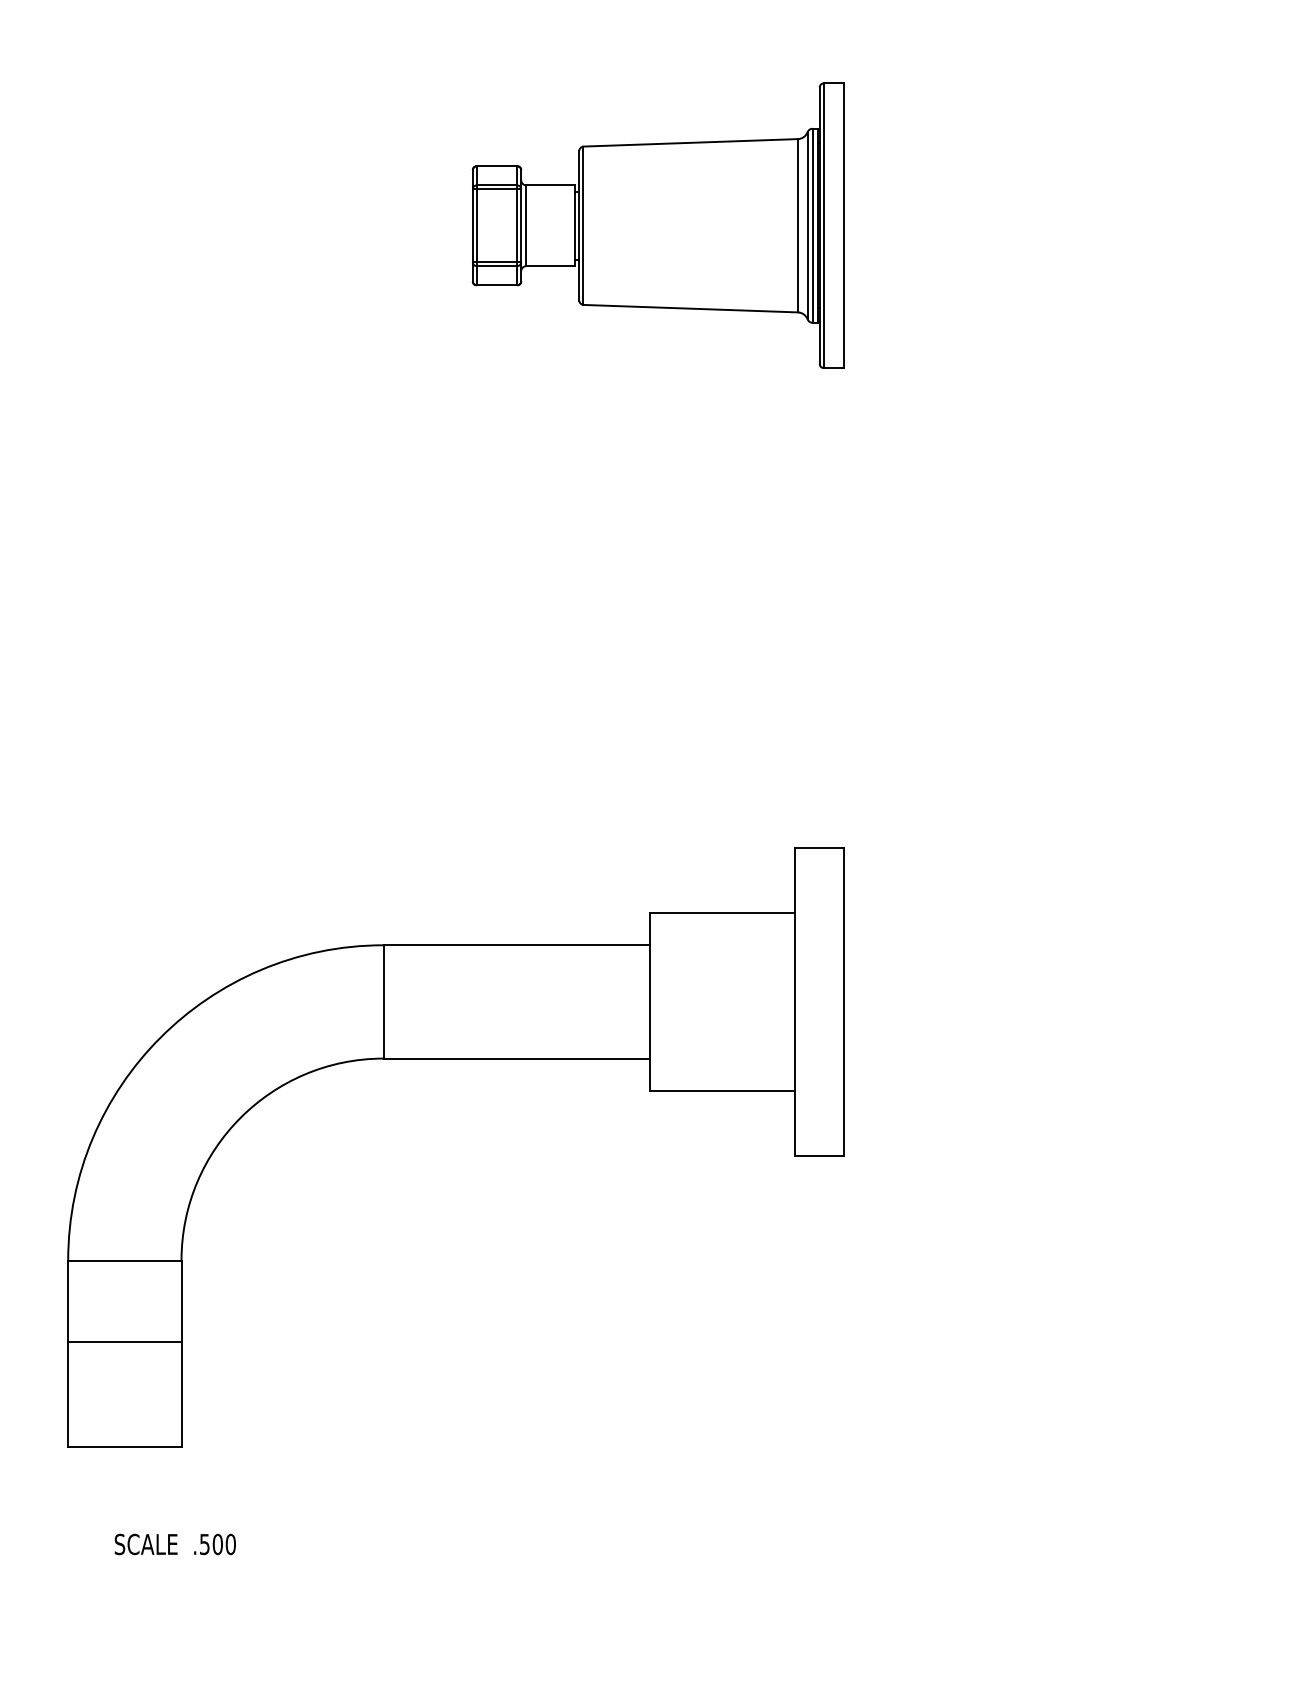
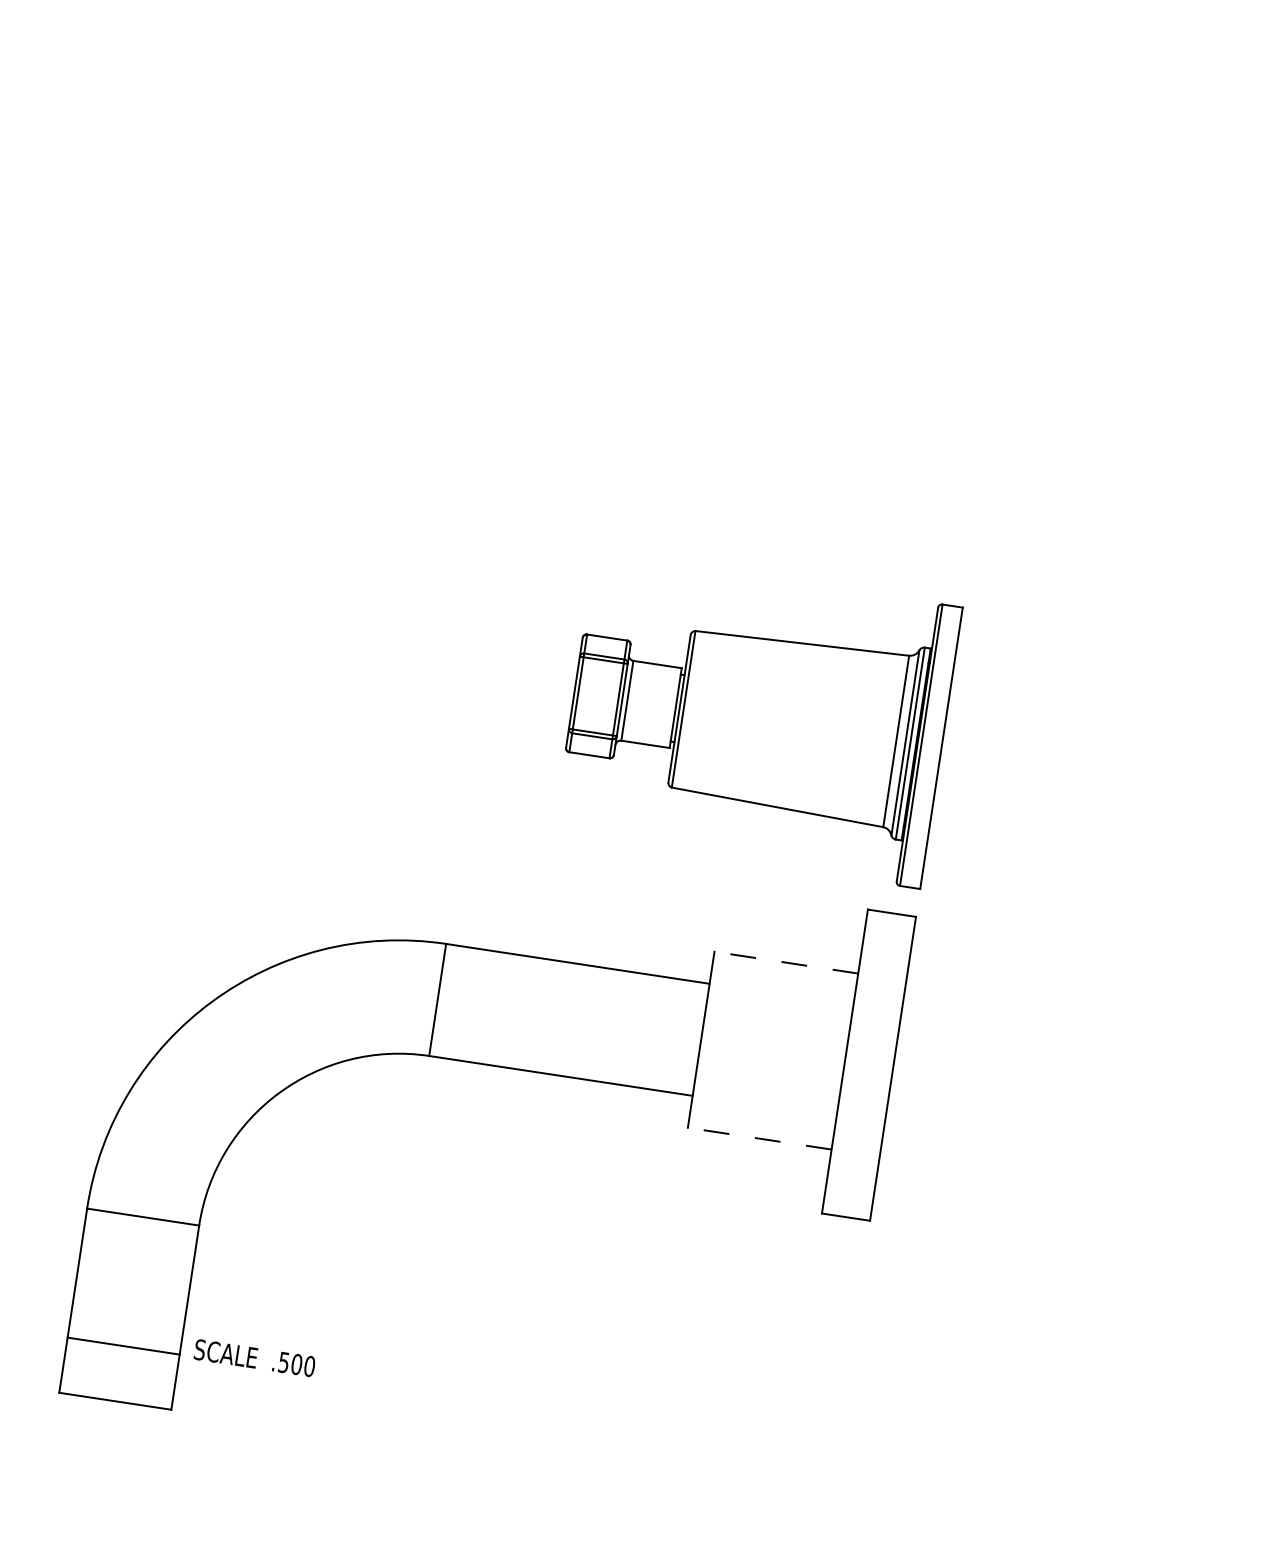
part: (657, 225) -> (757, 720), moved
line: (722, 912) -> (786, 962), solid -> dashed
line: (722, 1090) -> (759, 1138), solid -> dashed
line: (124, 1342) -> (123, 1346), moved
text: (174, 1544) -> (253, 1358), moved

